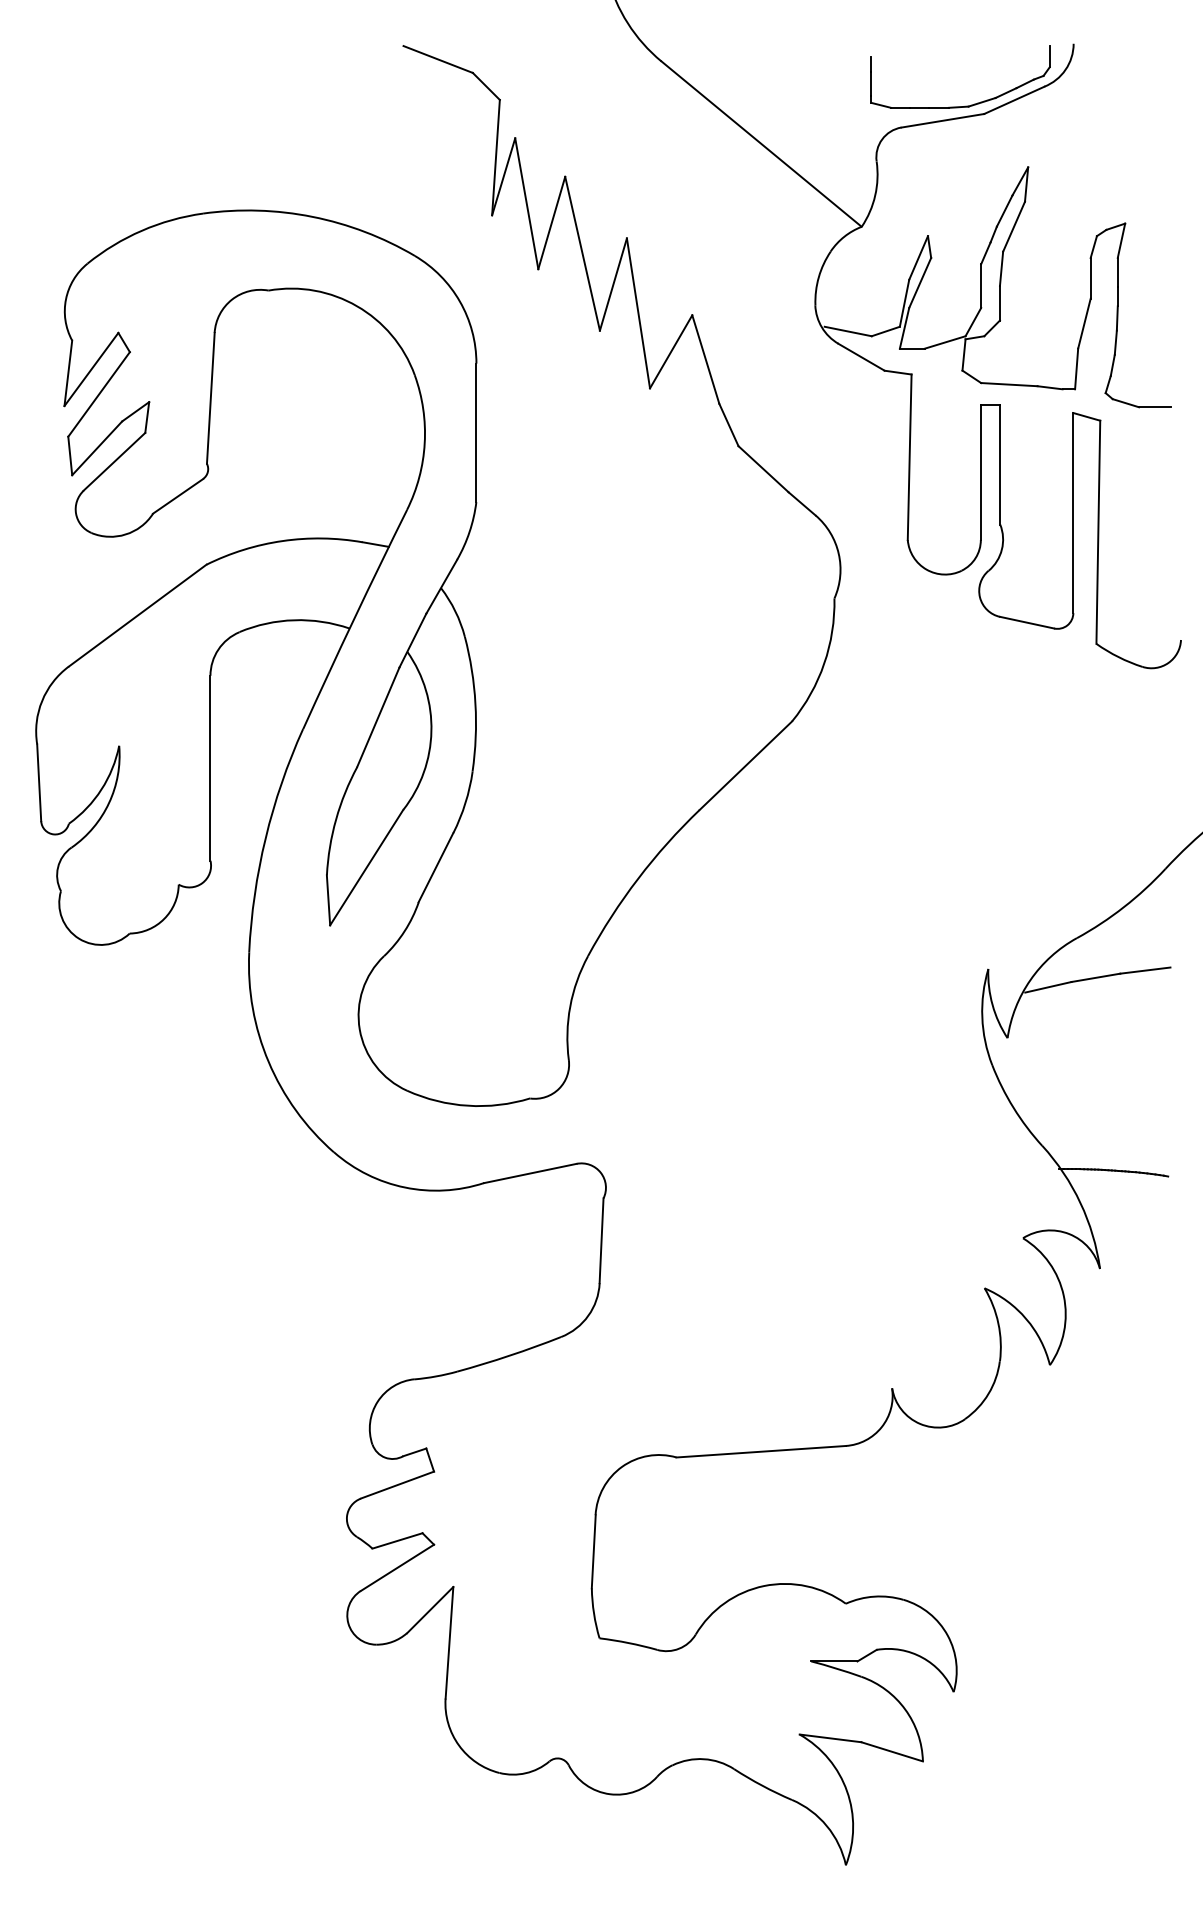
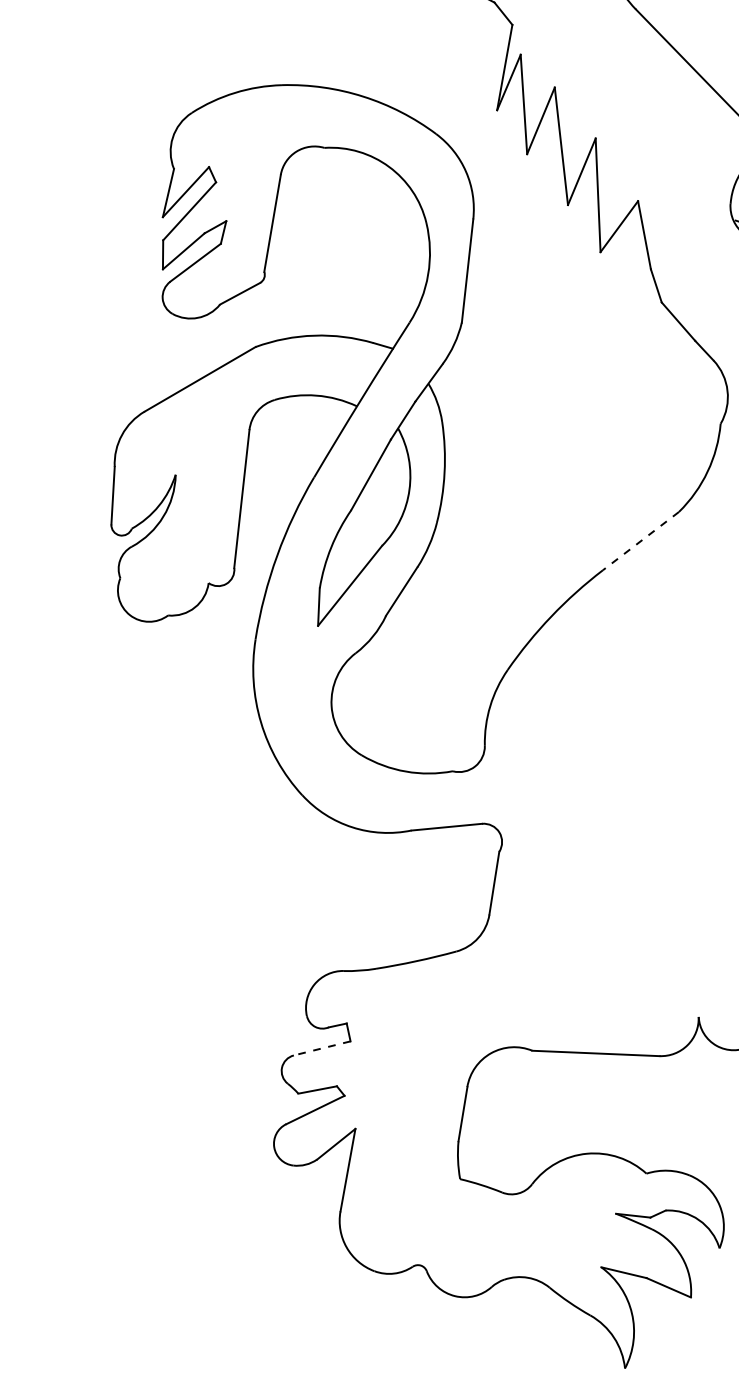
line: (745, 765) -> (640, 540), solid -> dashed
line: (397, 1485) -> (322, 1048), solid -> dashed

